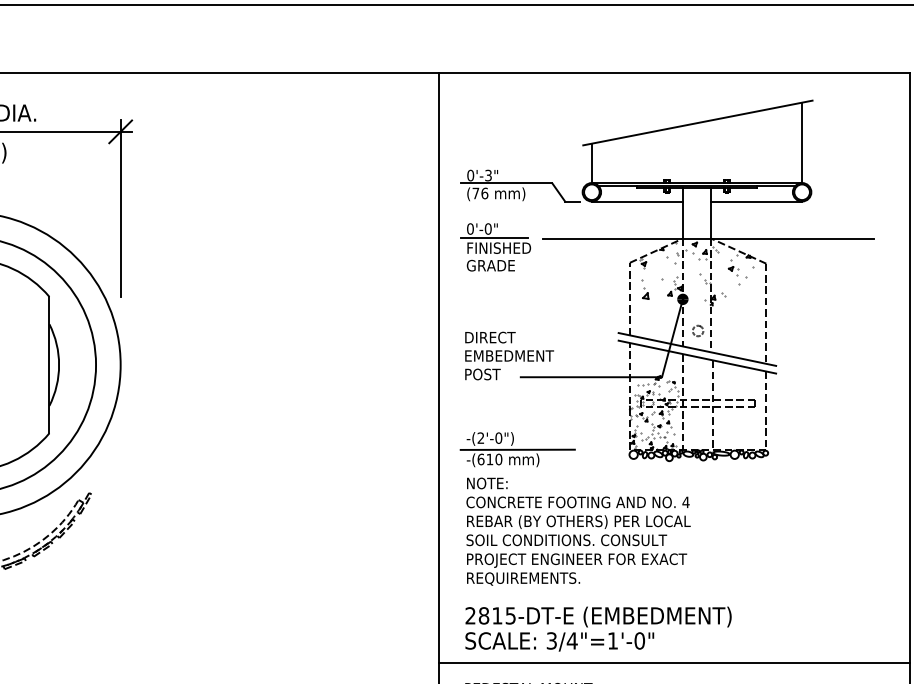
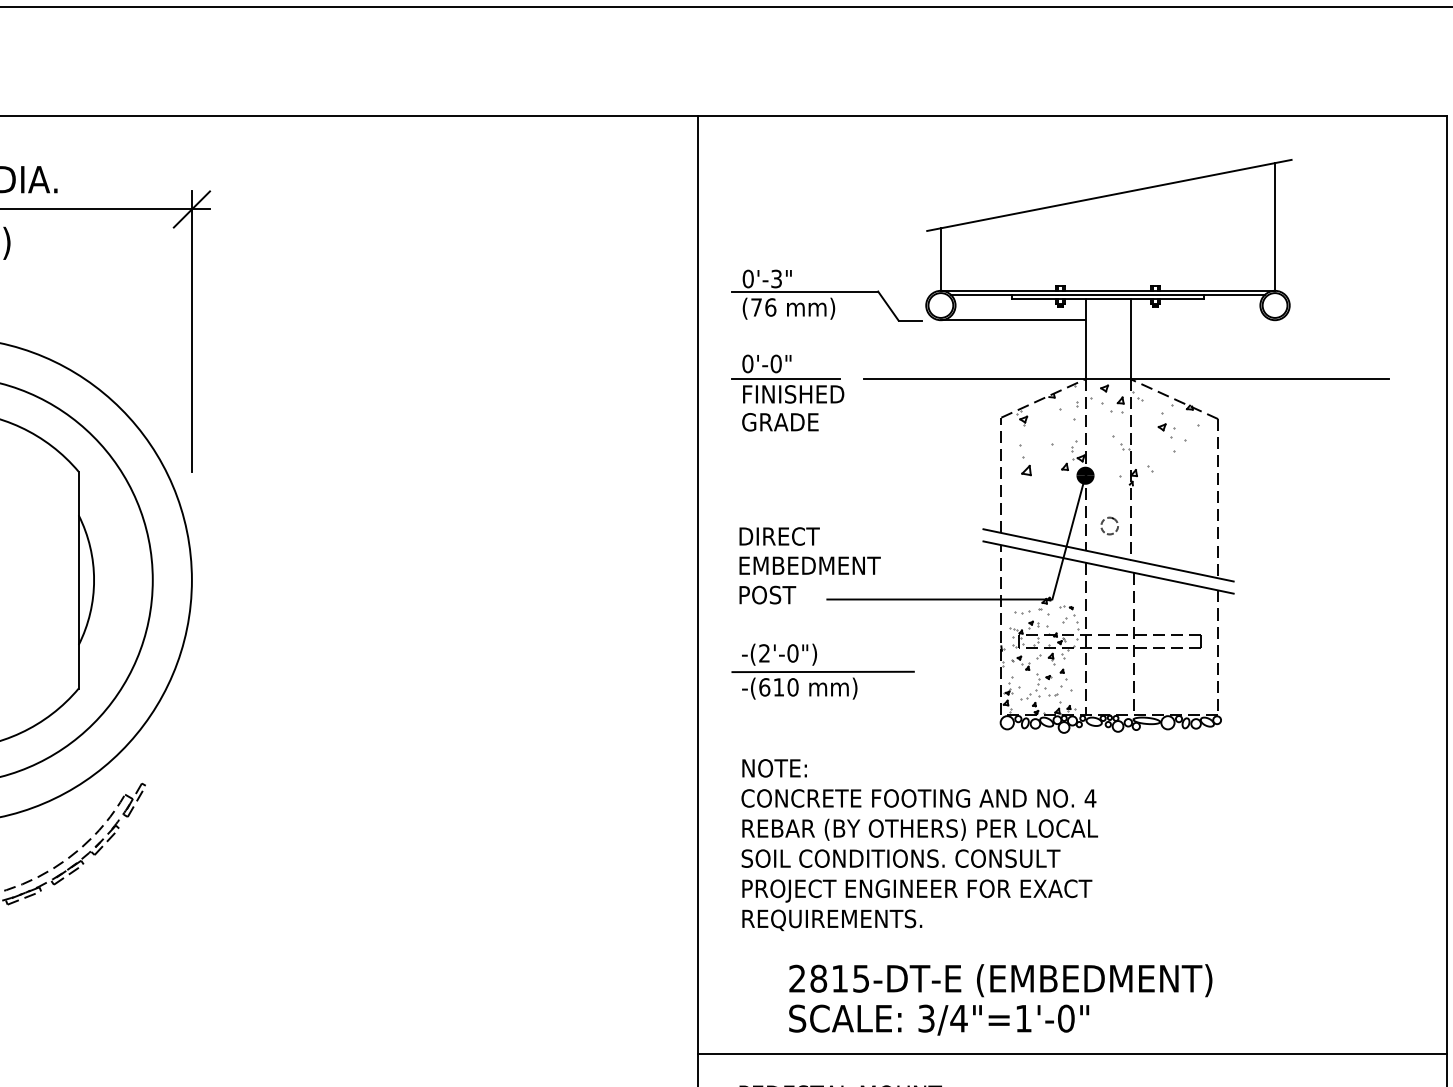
line: (756, 201) -> (1202, 320), removed
part: (517, 449) -> (822, 671), moved
text: (598, 628) -> (1000, 998), moved

